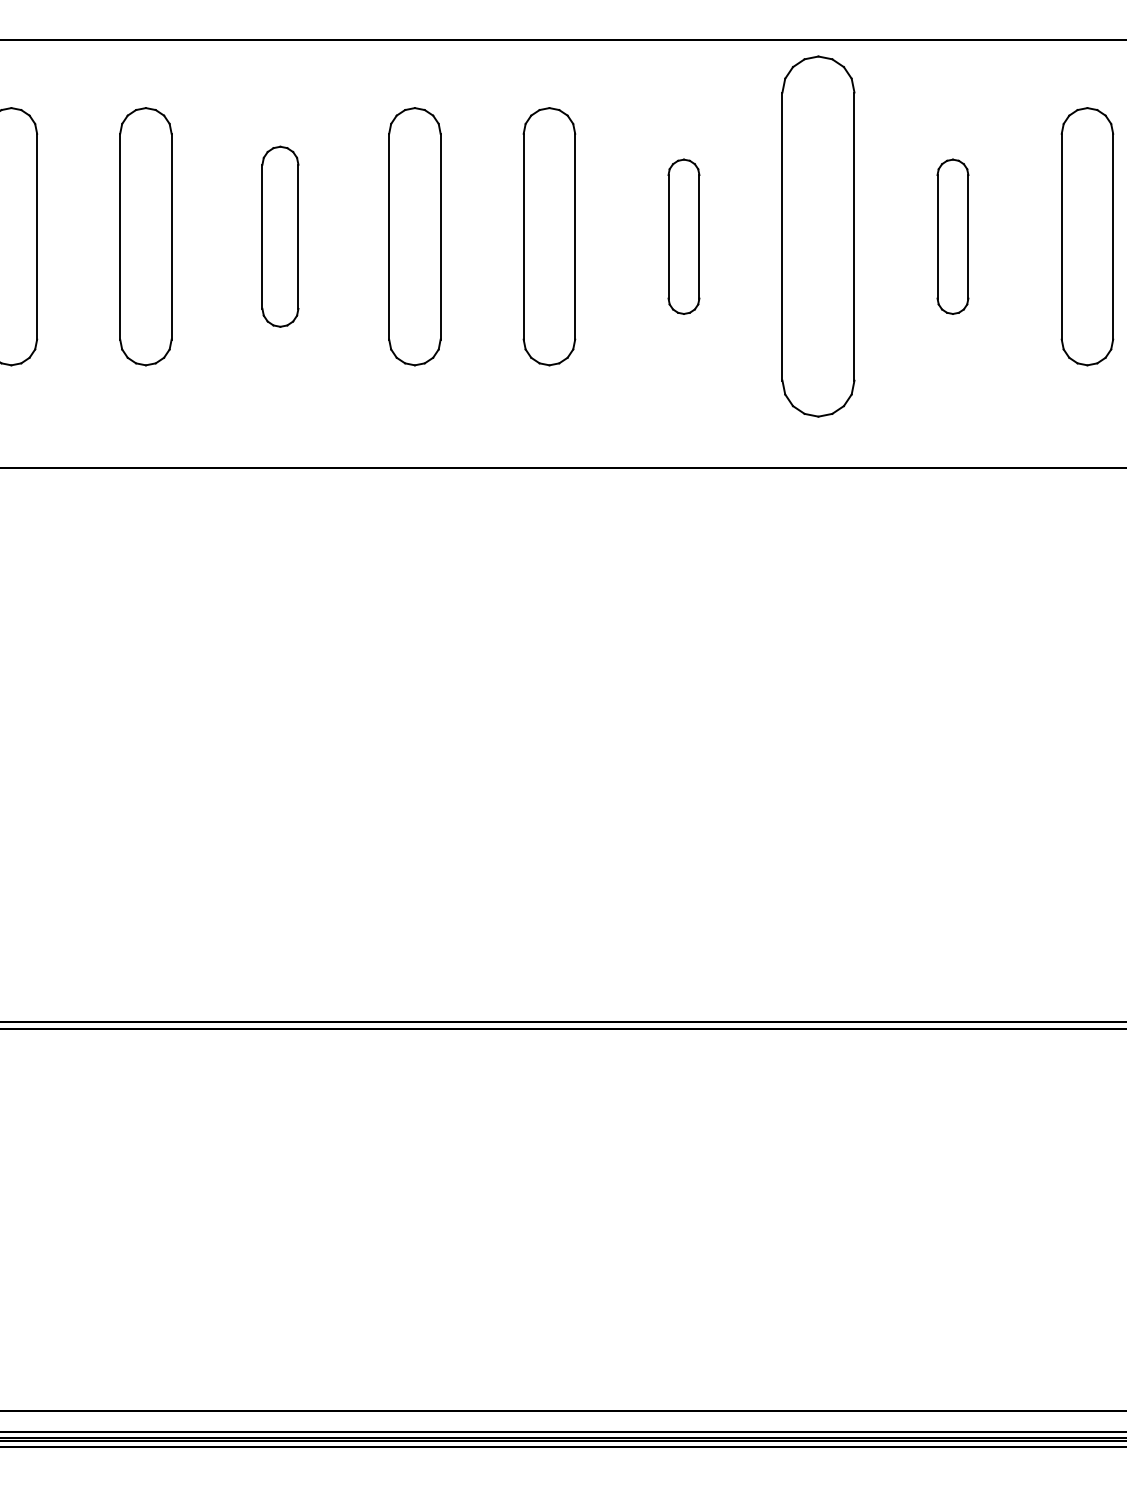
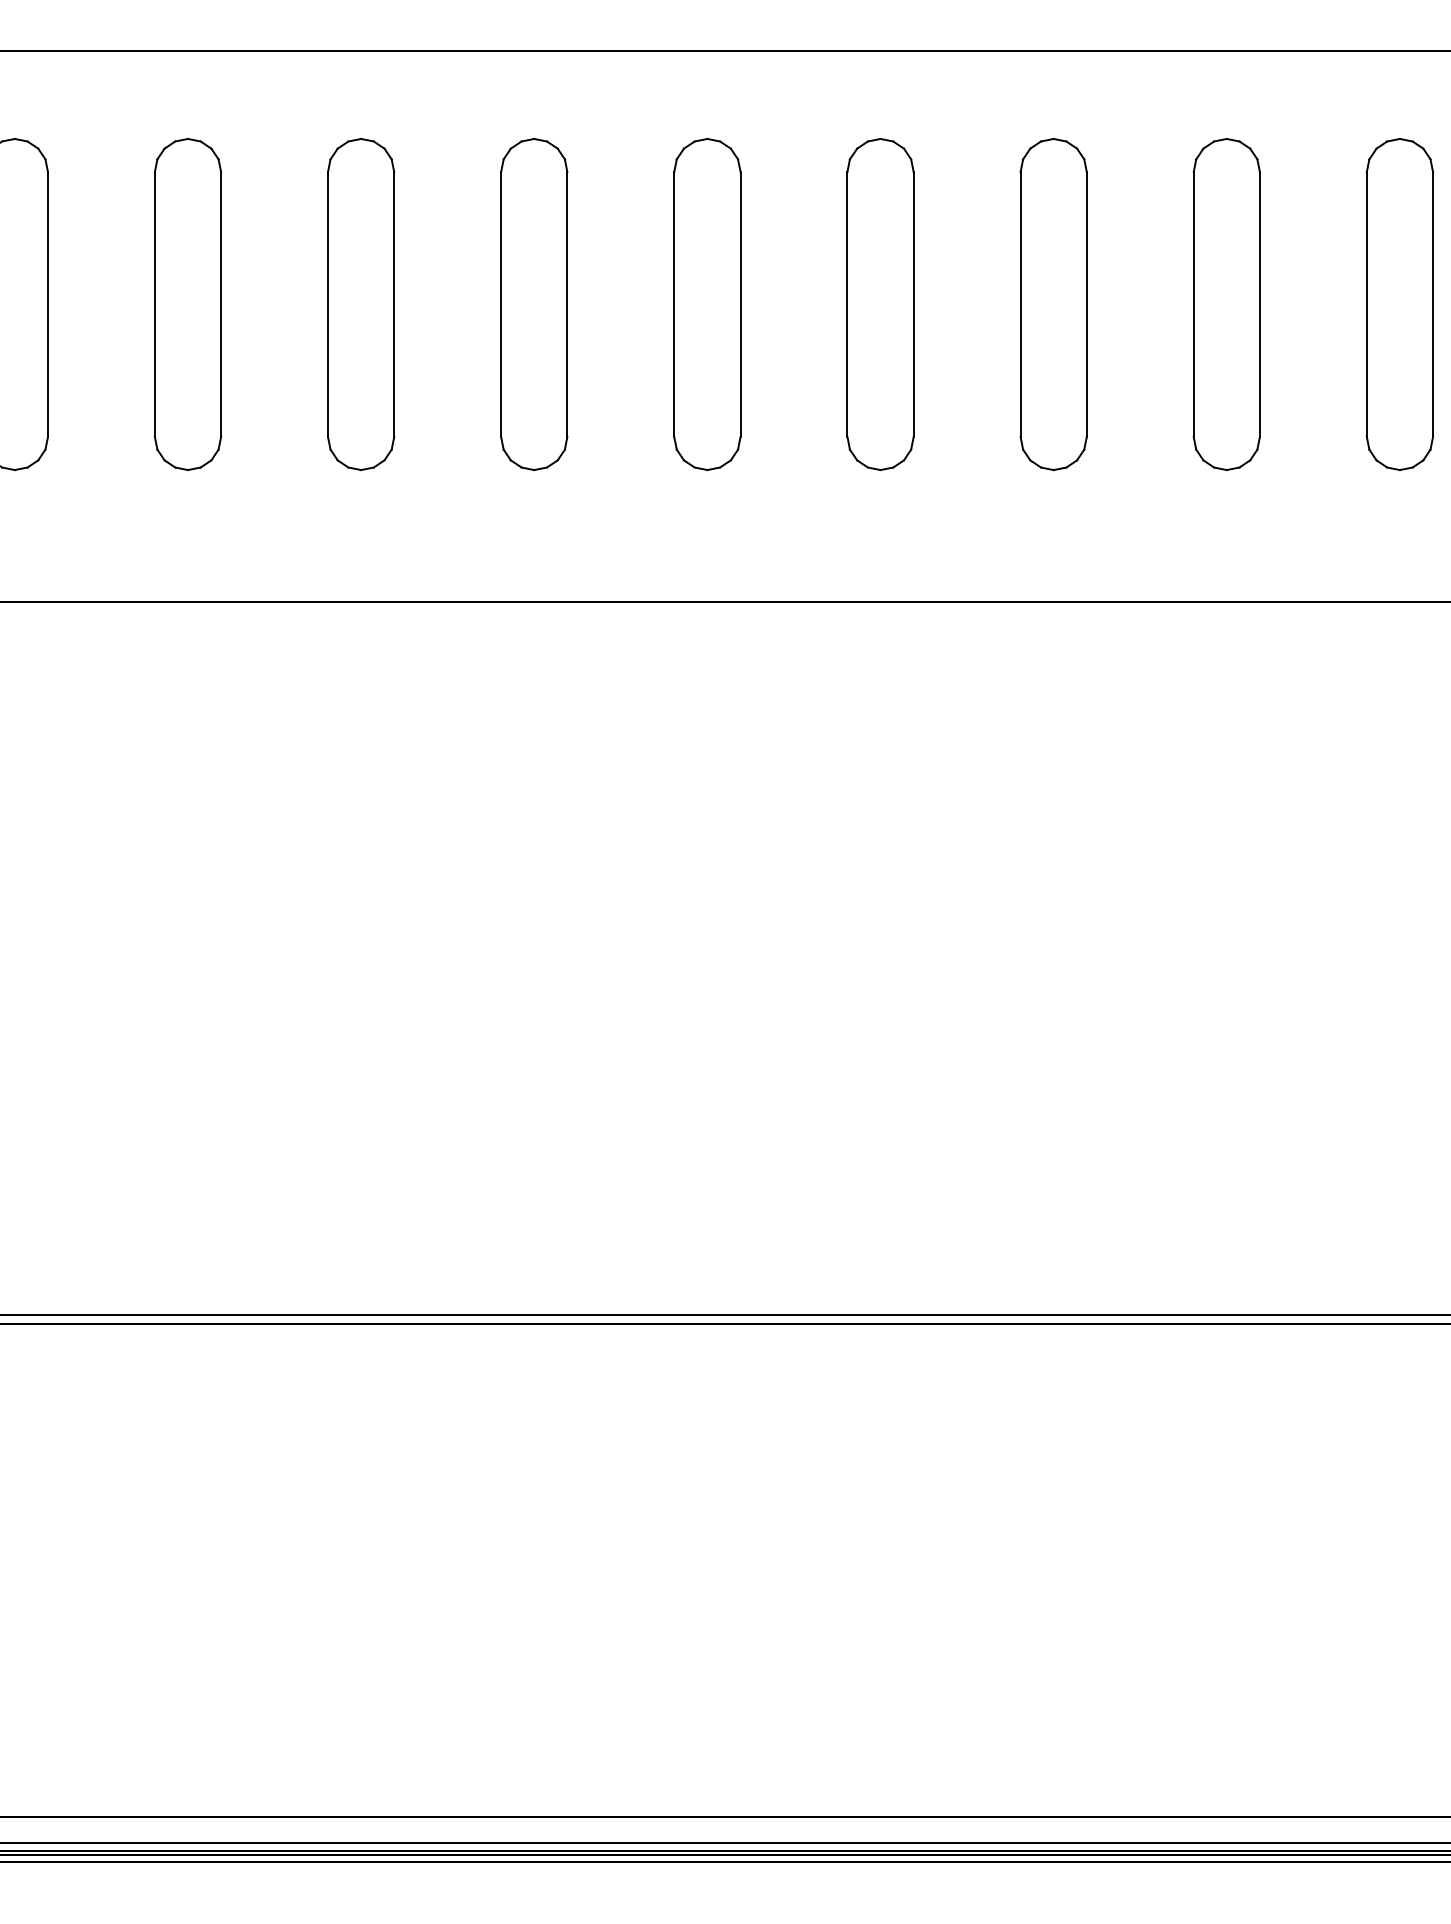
part: (280, 236) -> (361, 304), size x1.43
part: (683, 236) -> (879, 304), size x1.67
part: (818, 236) -> (1053, 304), size x0.71
part: (952, 236) -> (1226, 304), size x1.67

